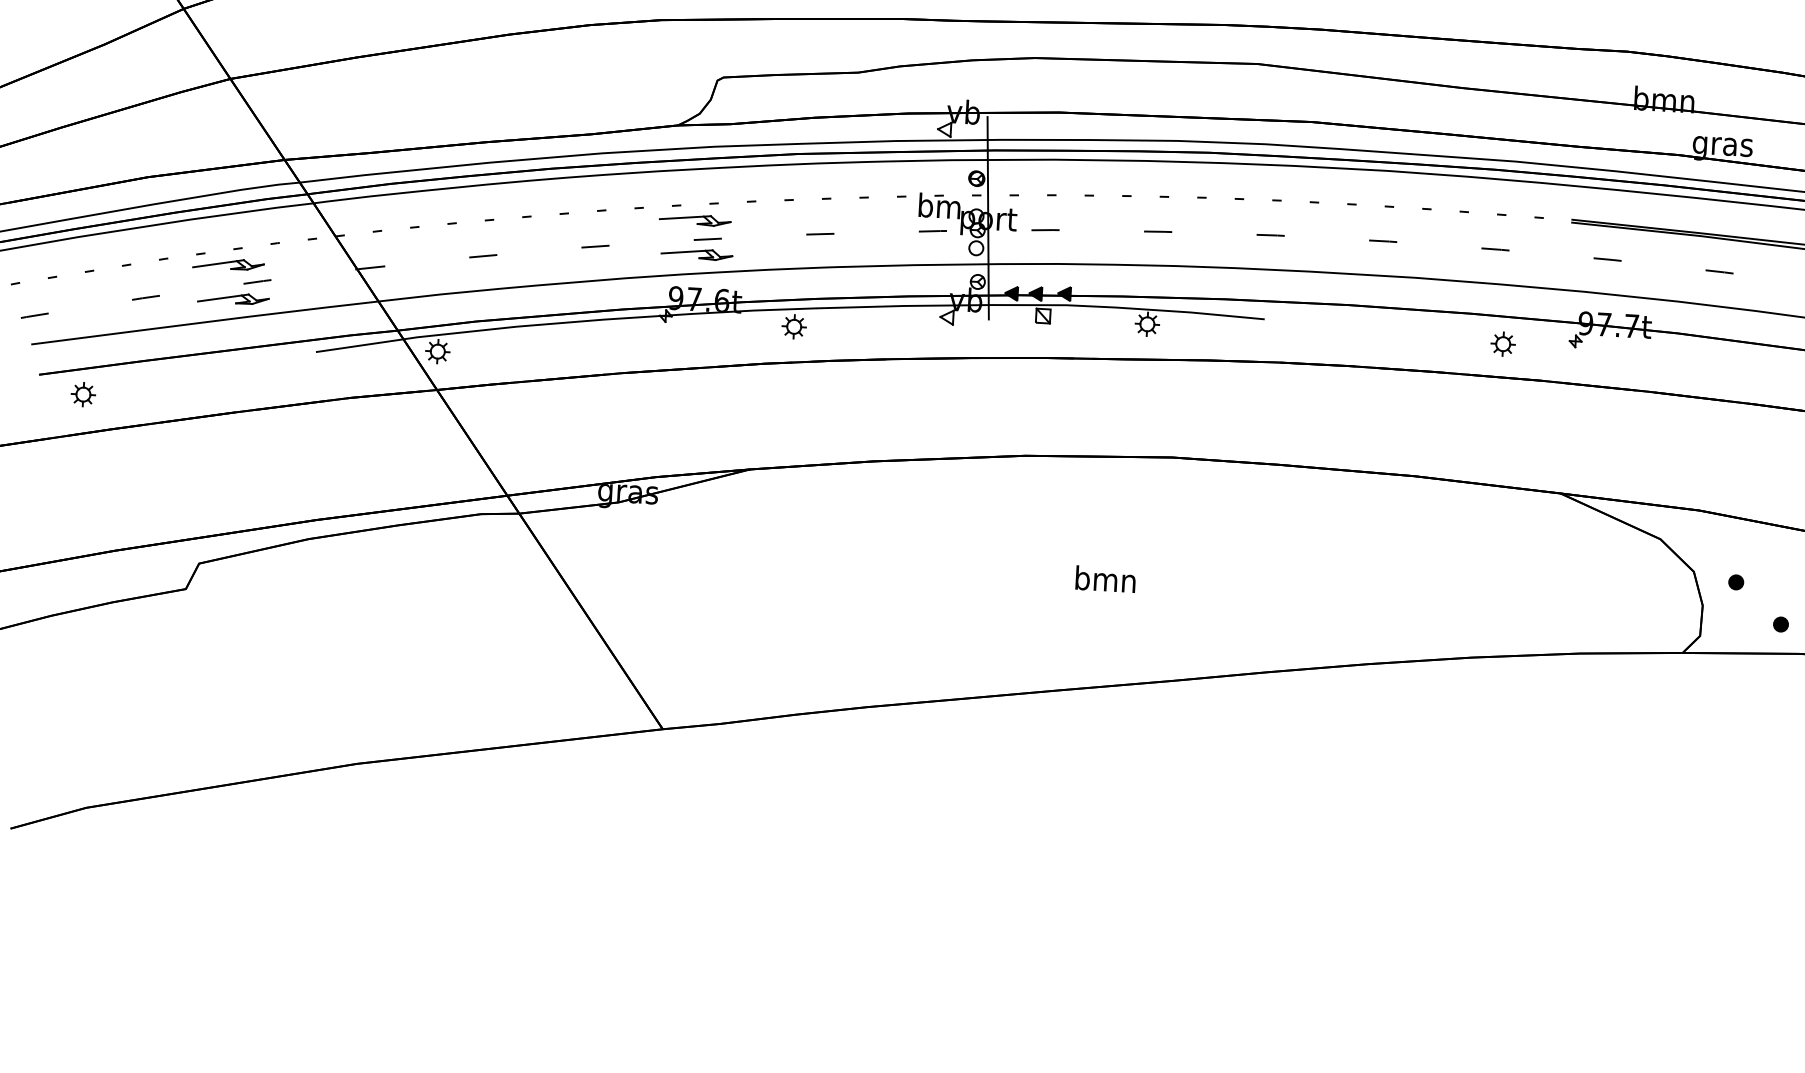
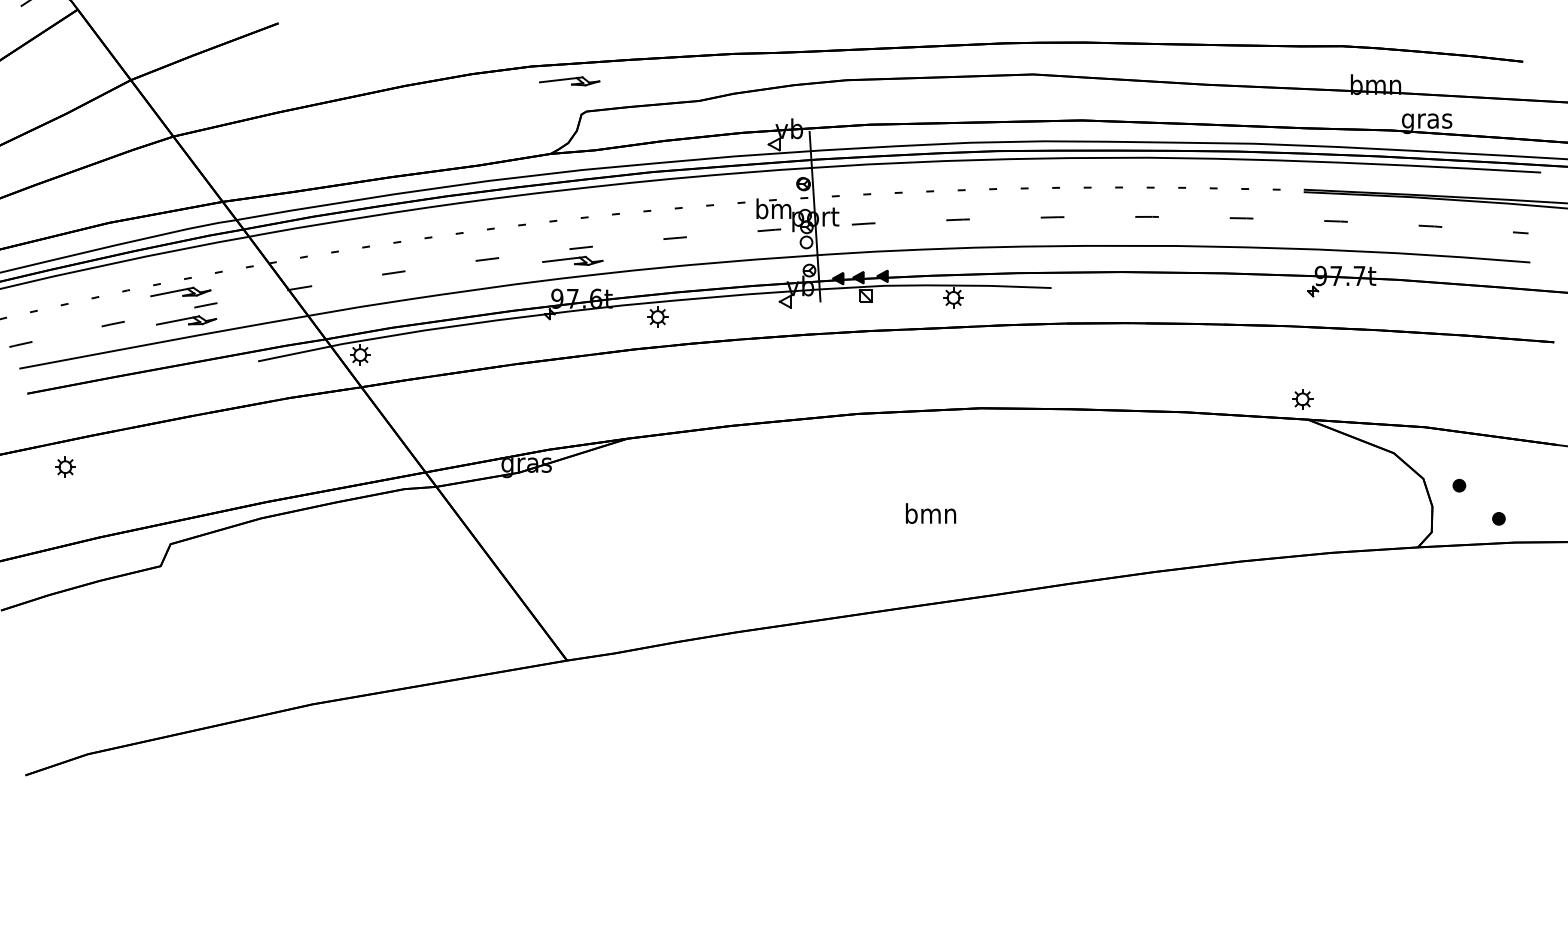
part: (695, 220) -> (569, 81), moved
part: (1503, 344) -> (1302, 399), moved
part: (83, 393) -> (65, 466), moved

